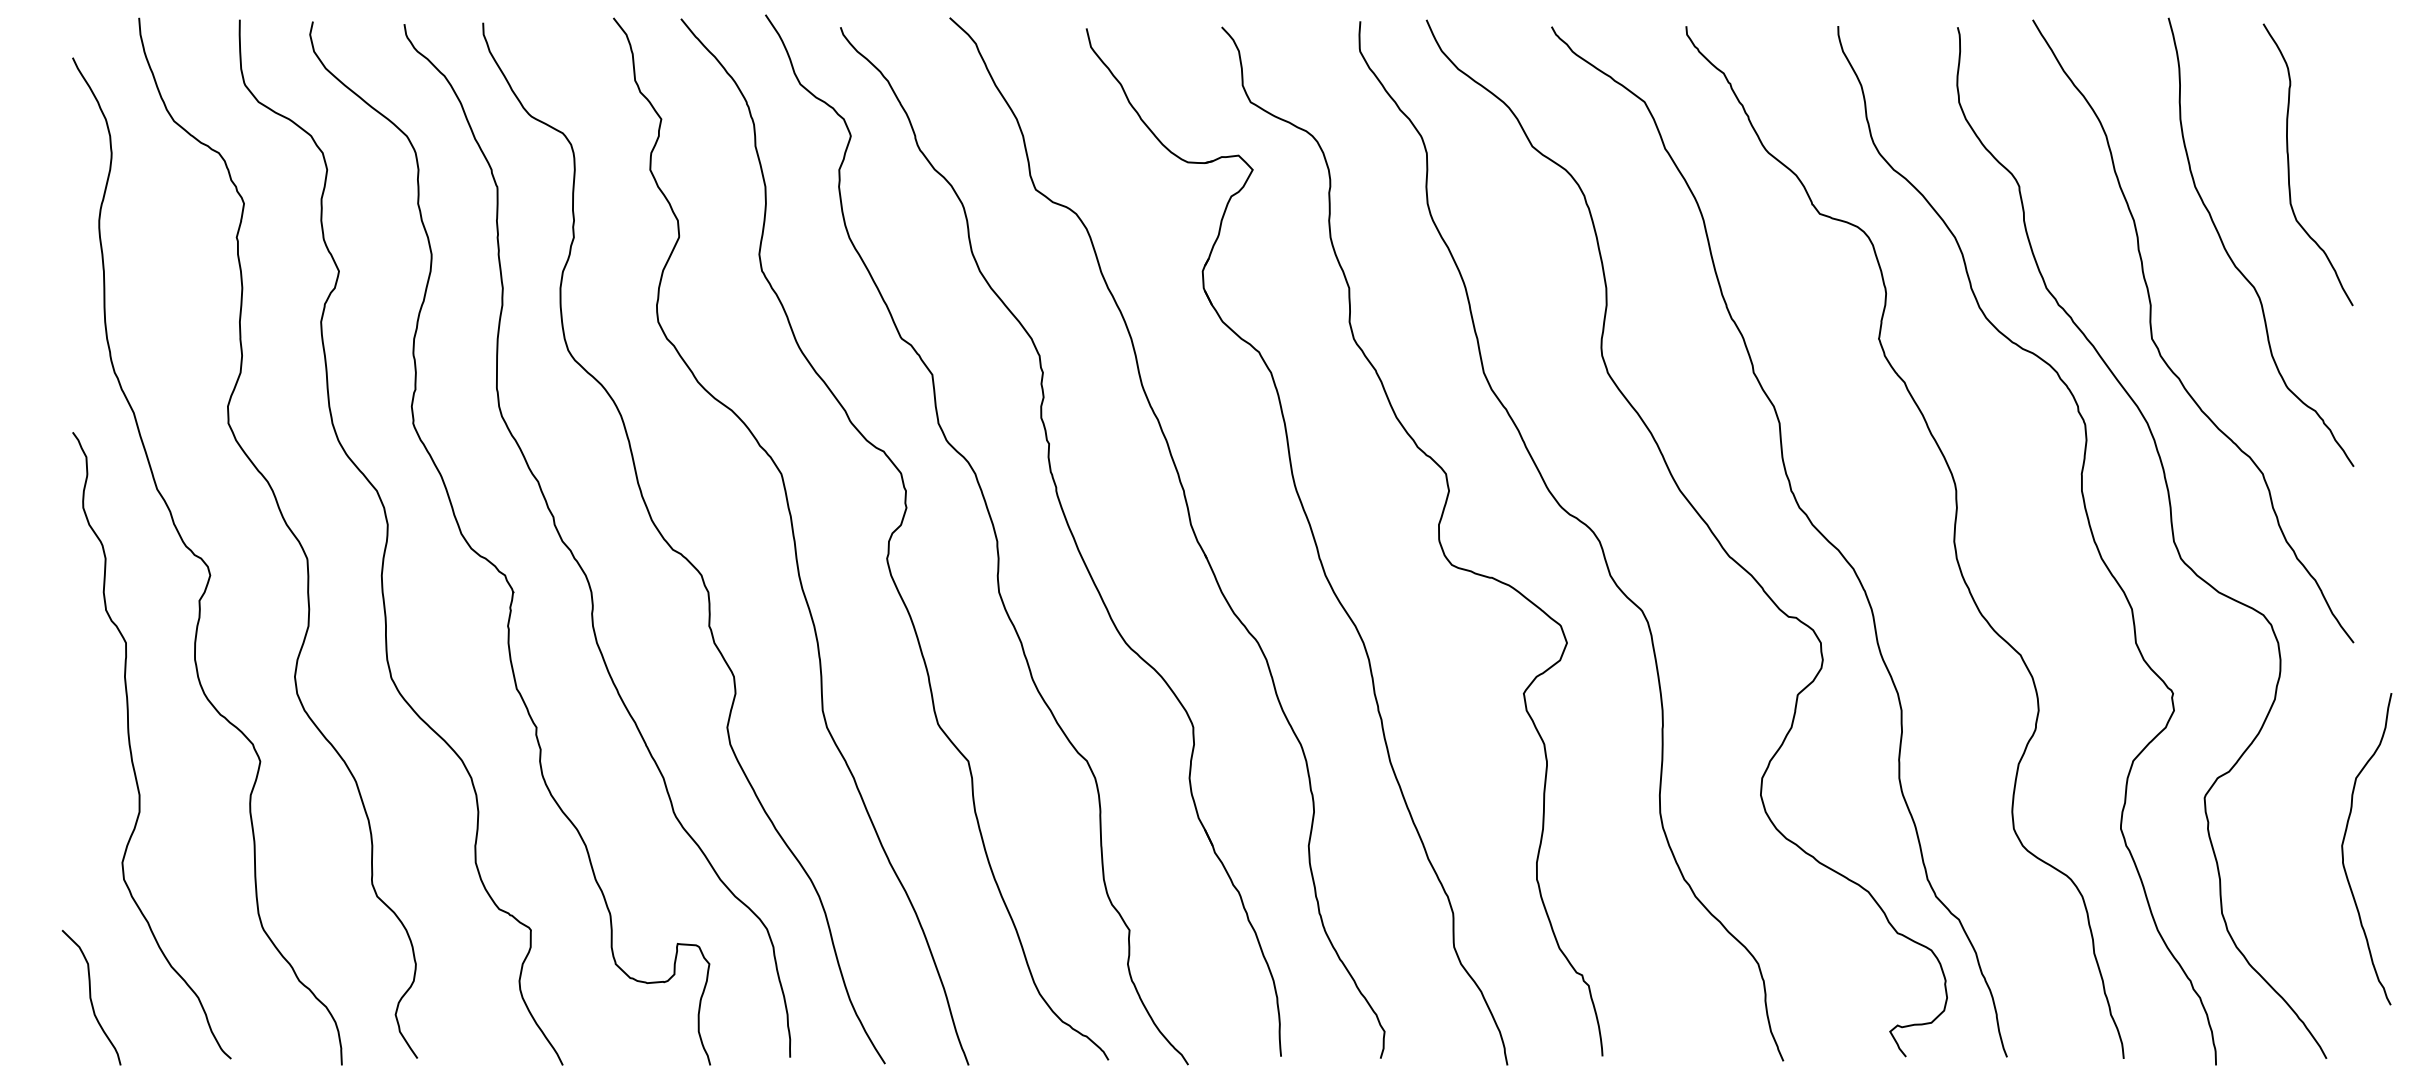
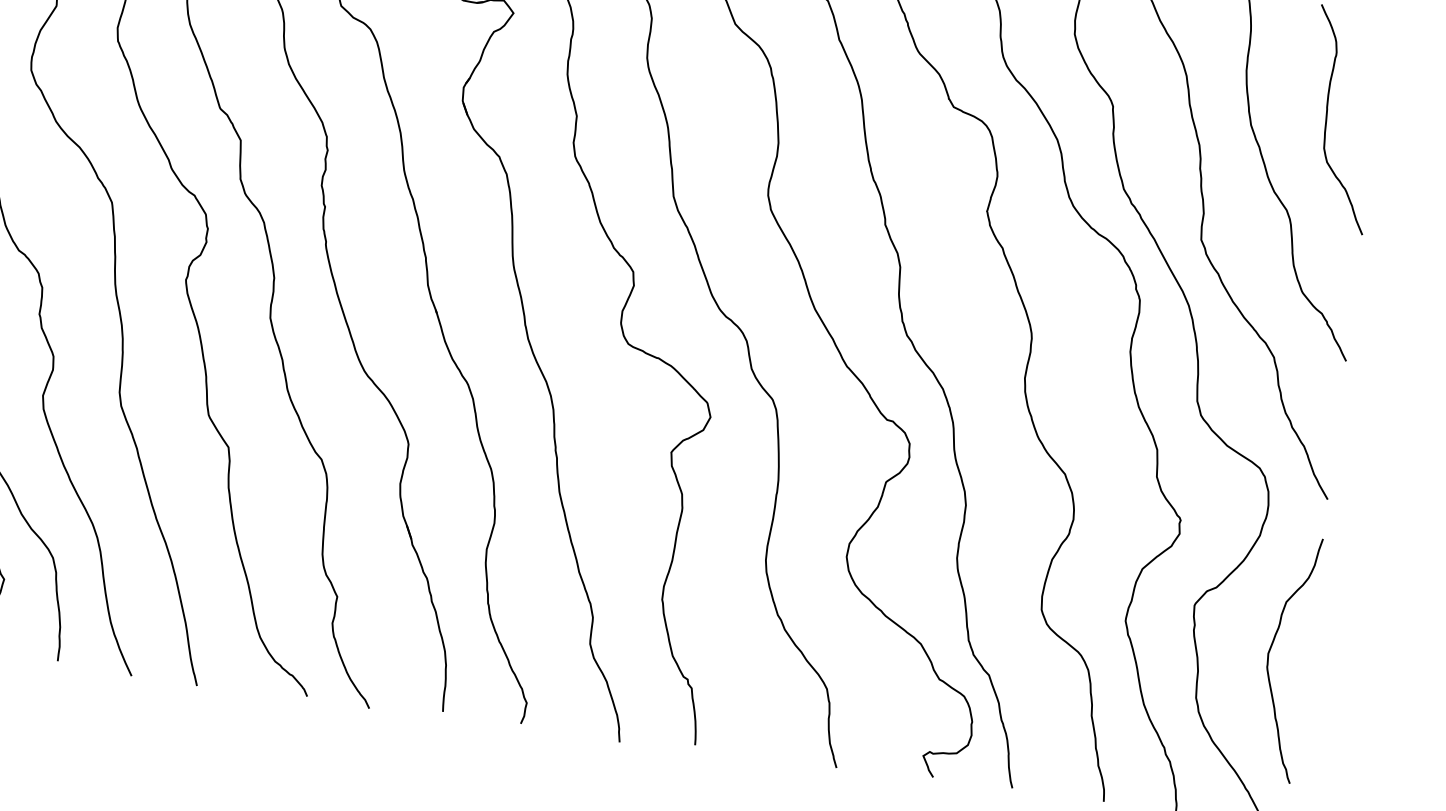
curve: (2343, 849) -> (1269, 656), moved

